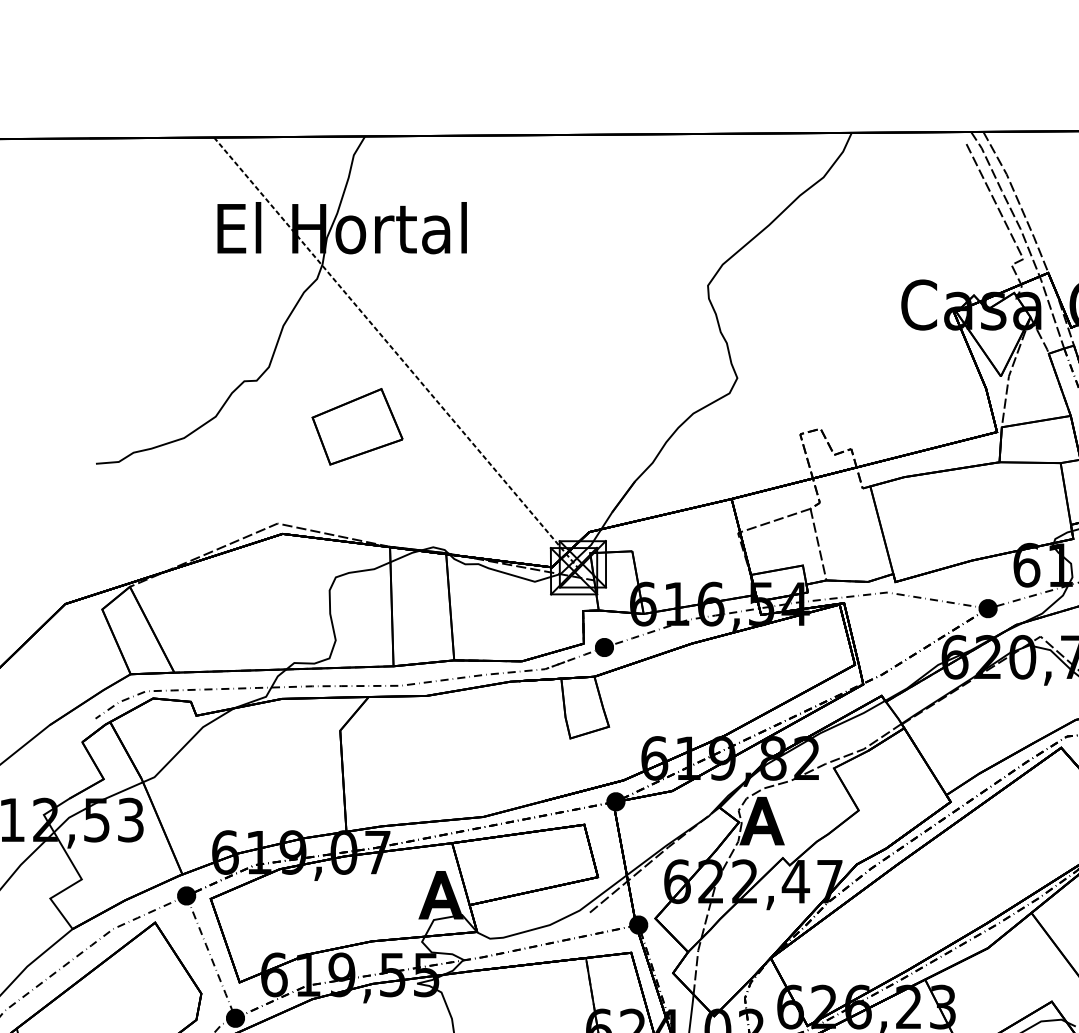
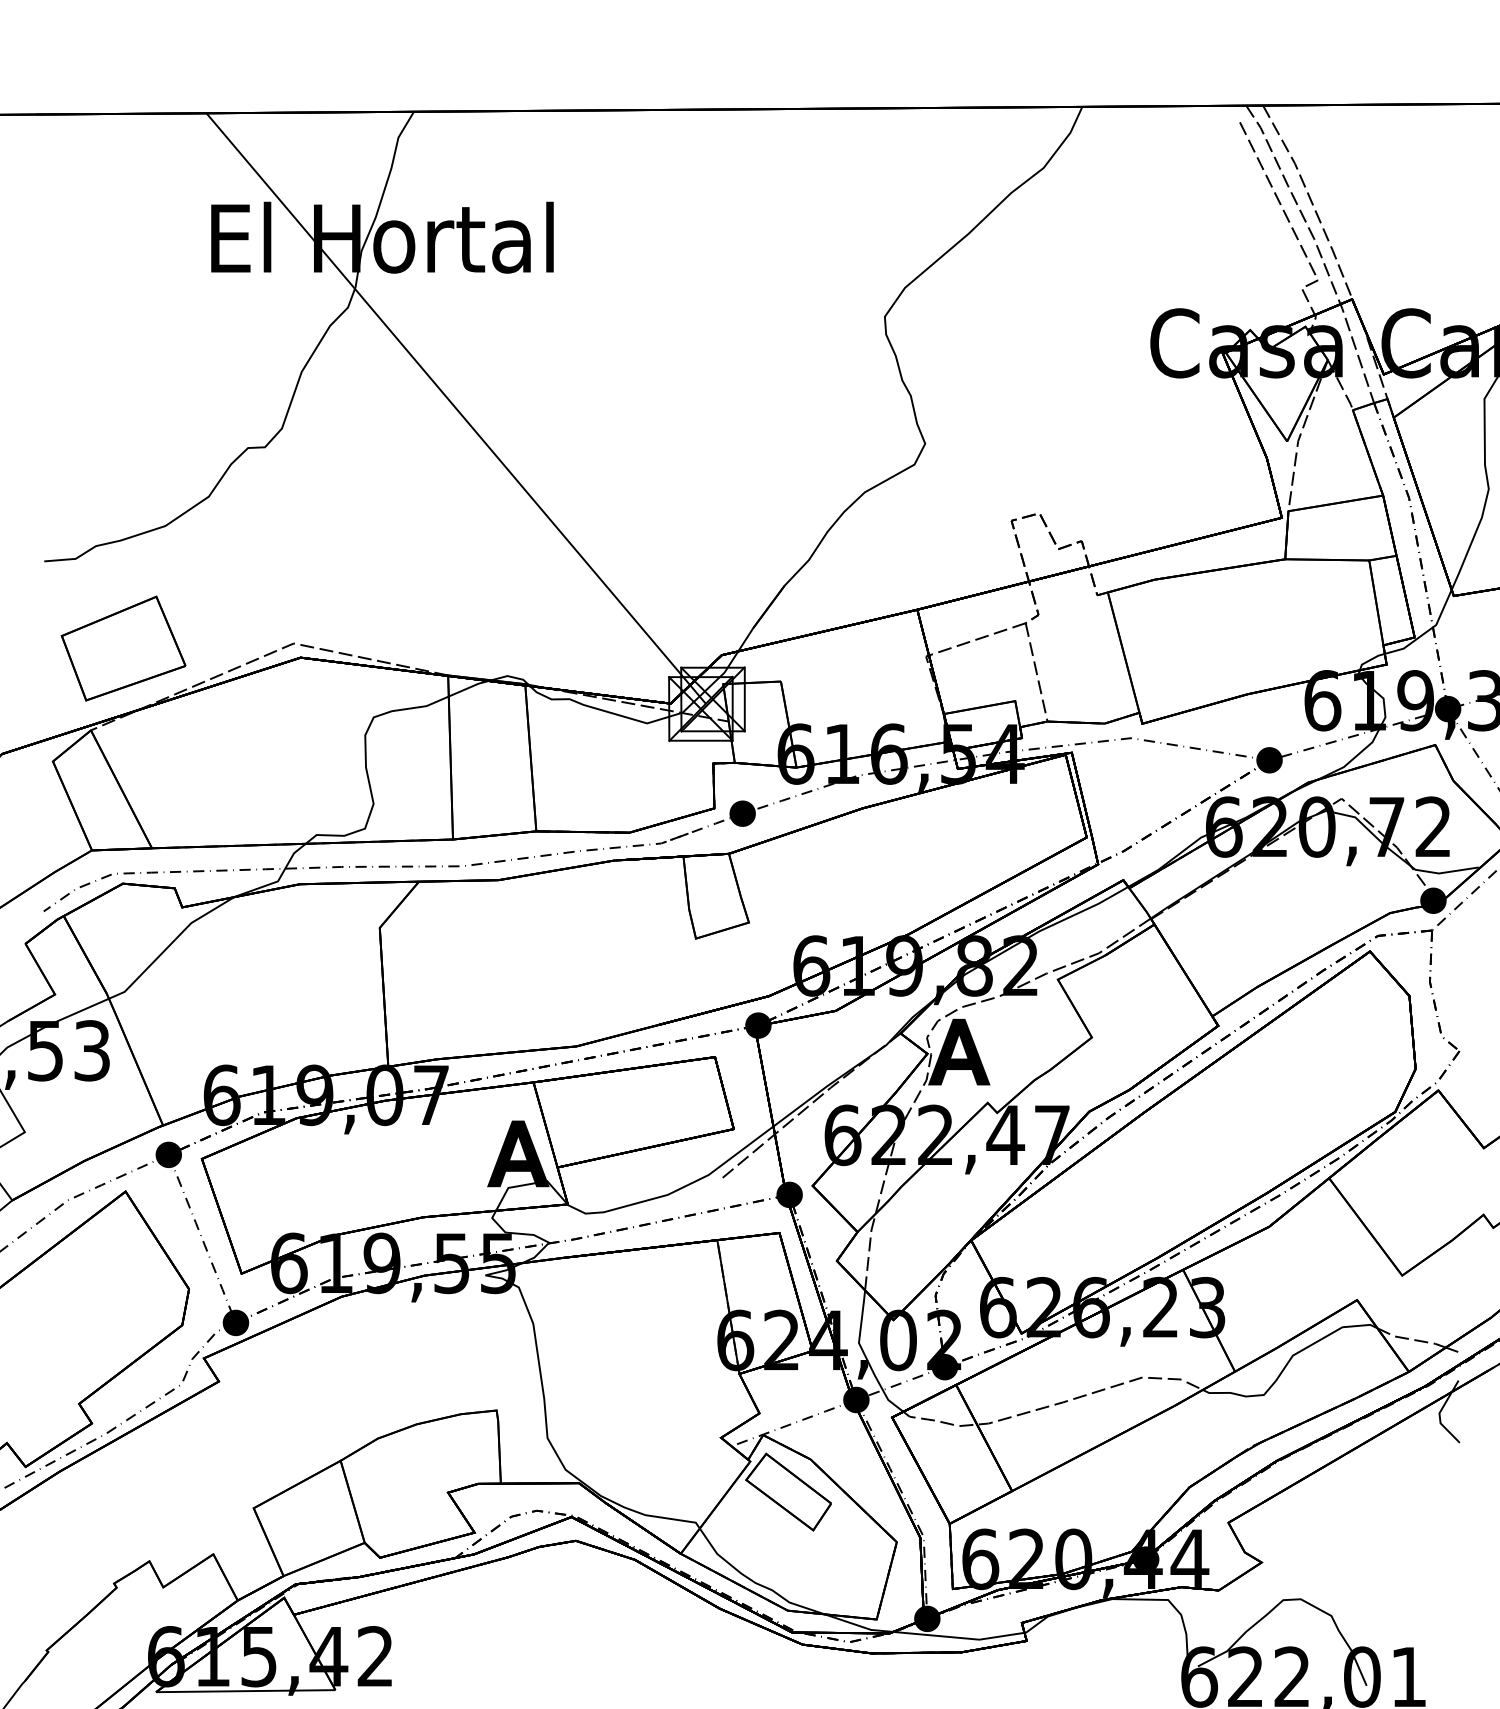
line: (396, 352) -> (456, 408), dashed -> solid
part: (357, 426) -> (123, 648), moved

